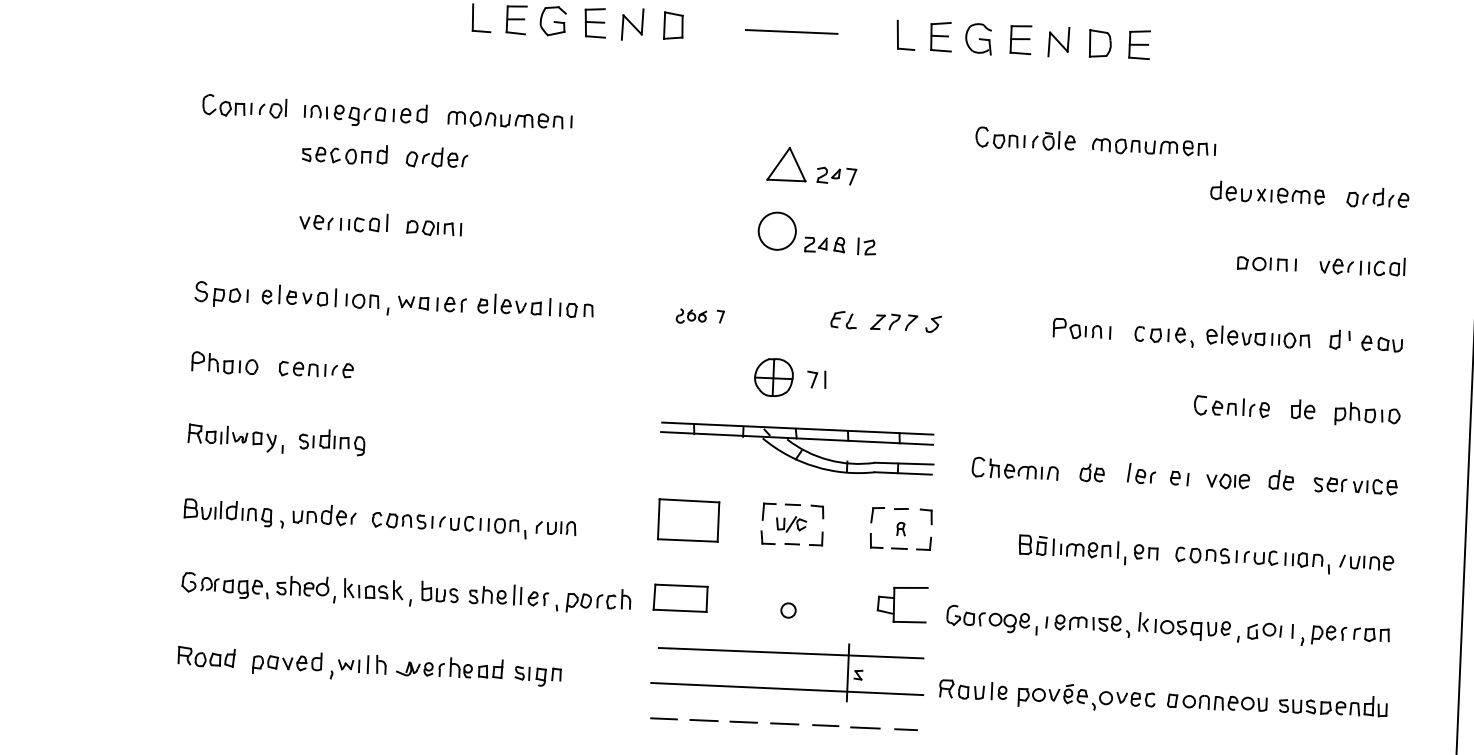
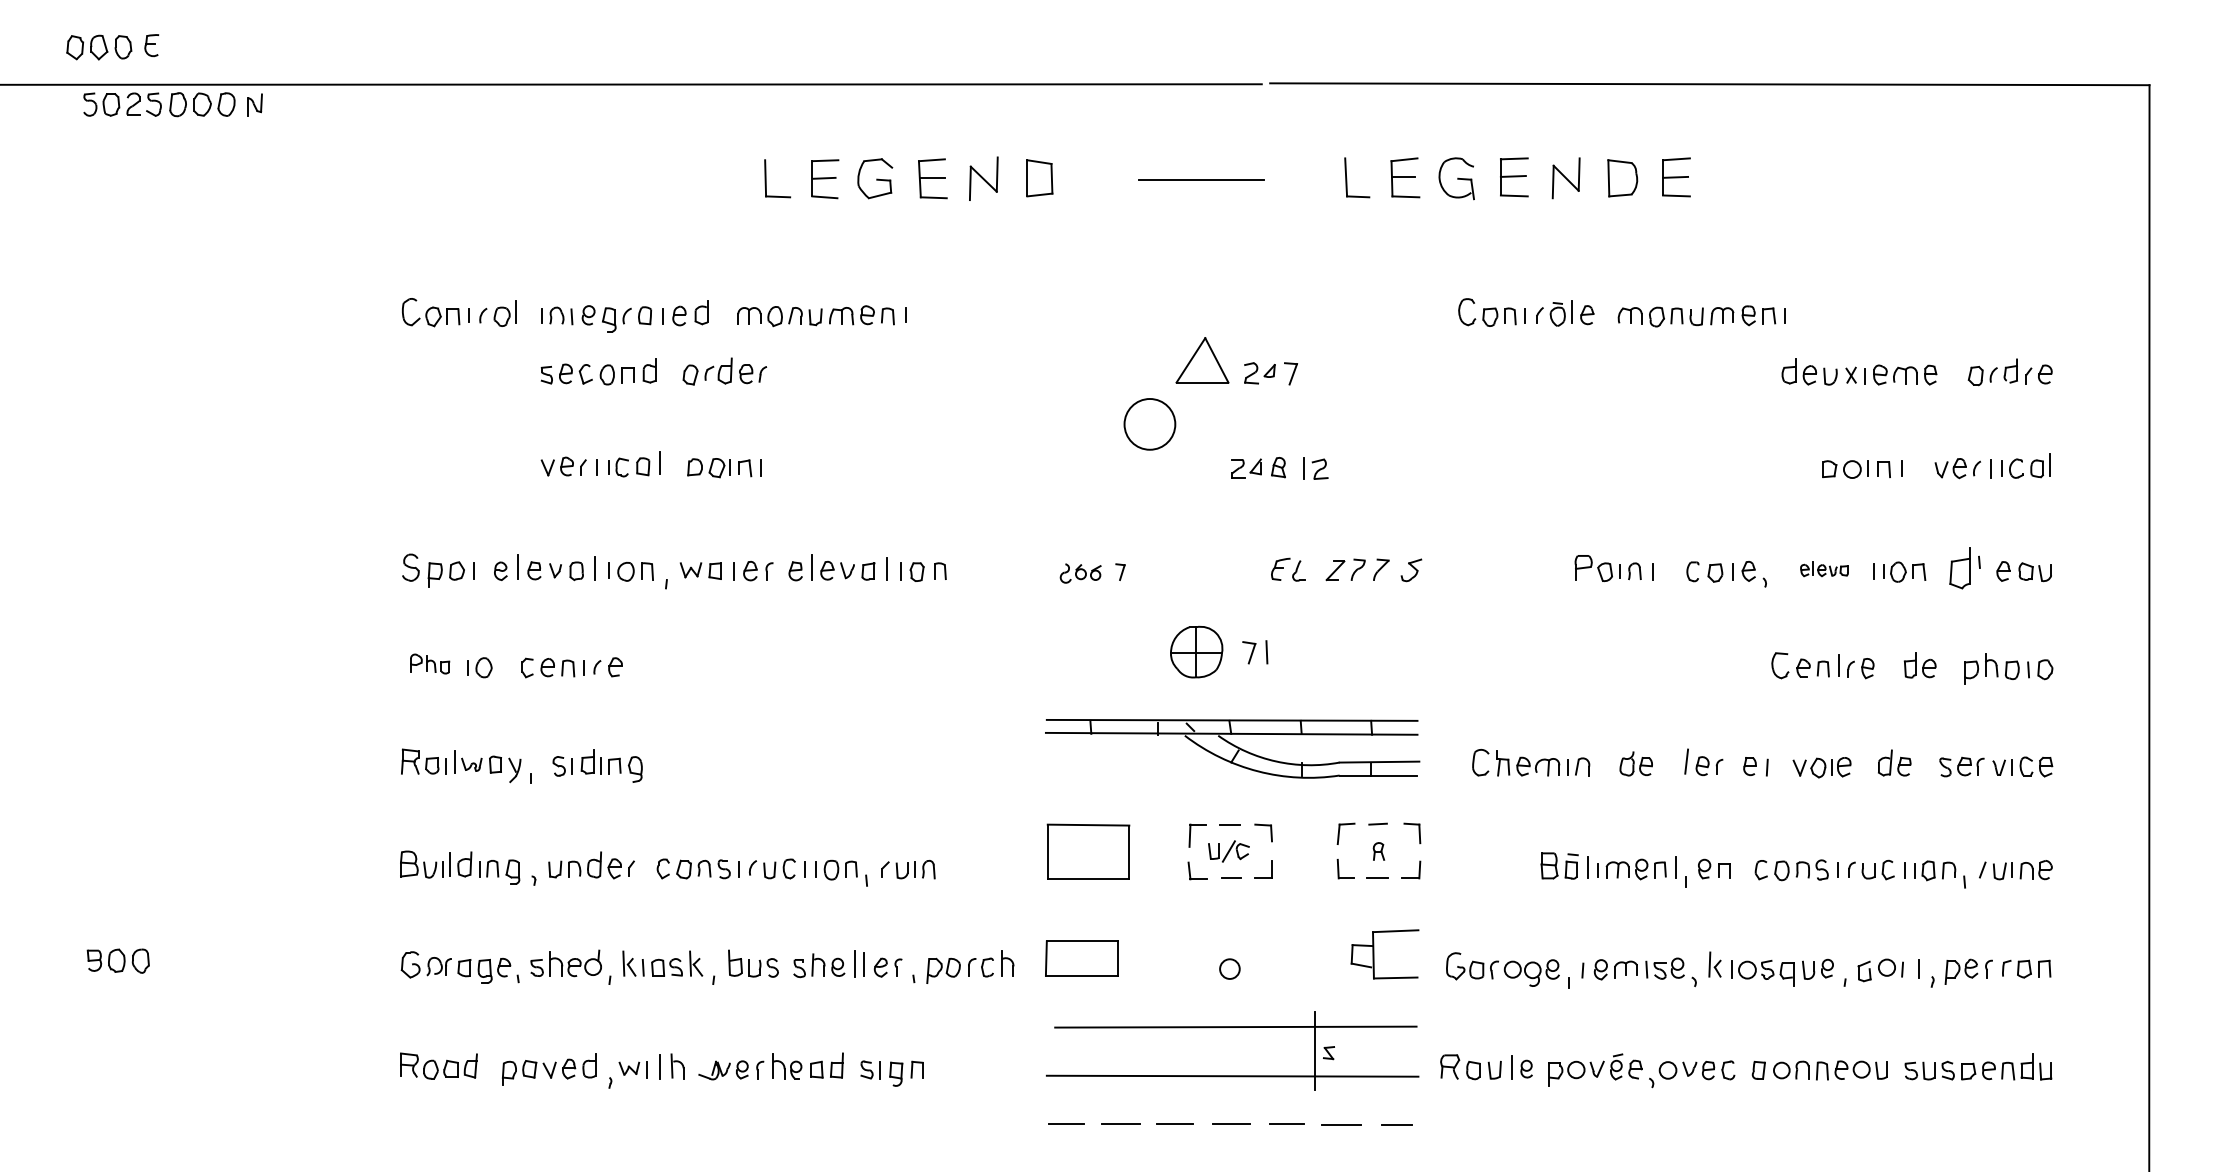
circle: (776, 231) -> (1149, 424), moved
part: (1235, 335) -> (1824, 568), size x0.6
part: (1334, 339) -> (1959, 568), size x1.6
part: (212, 362) -> (429, 663), size x0.7

